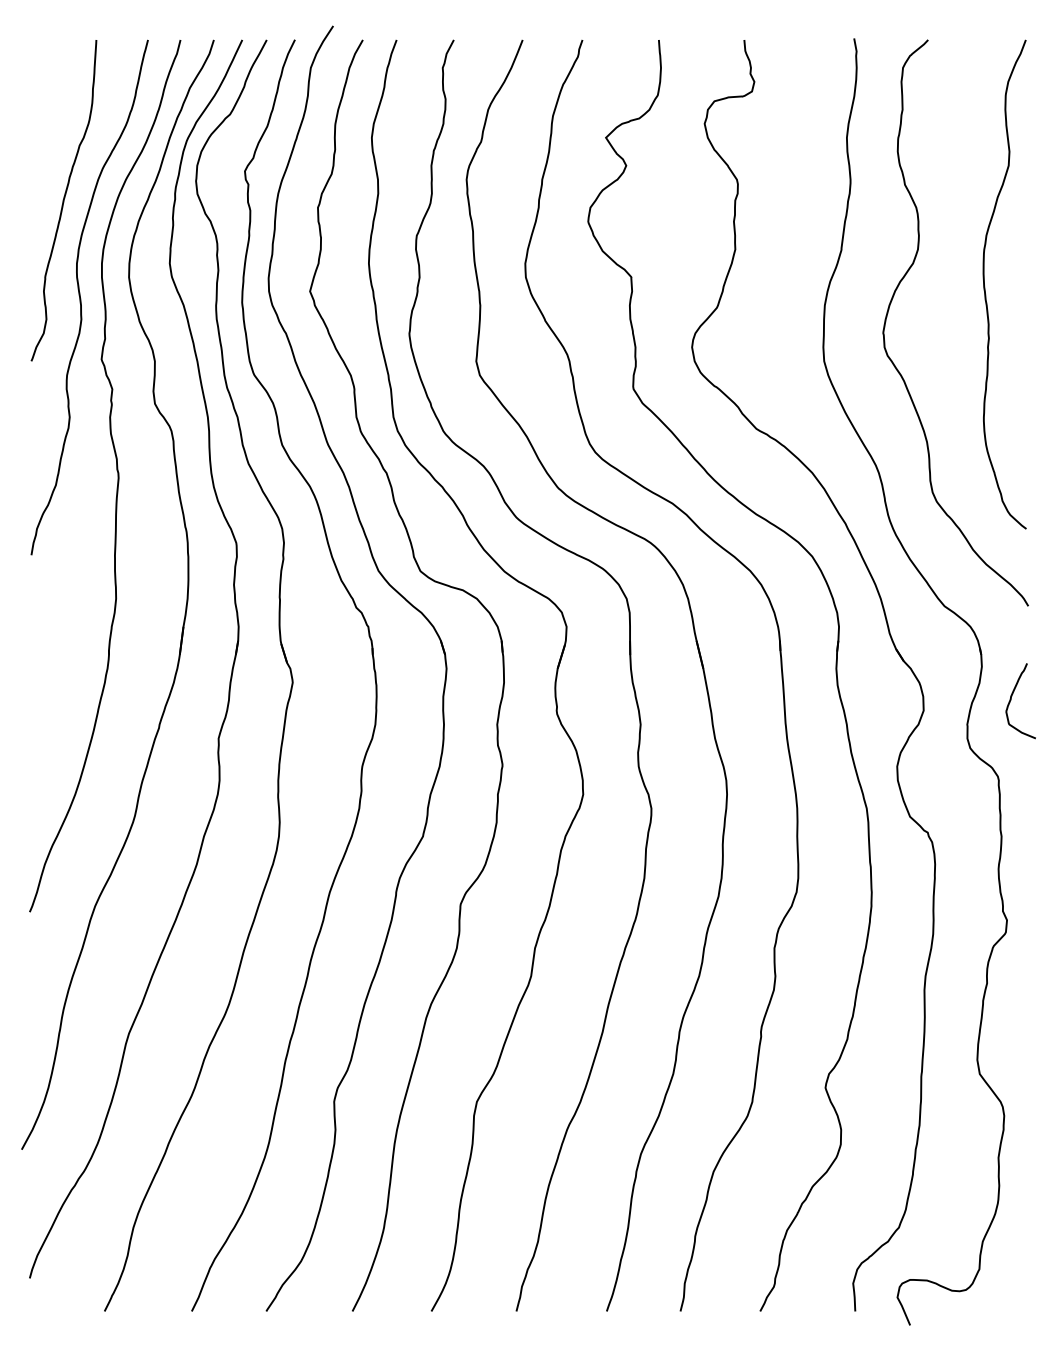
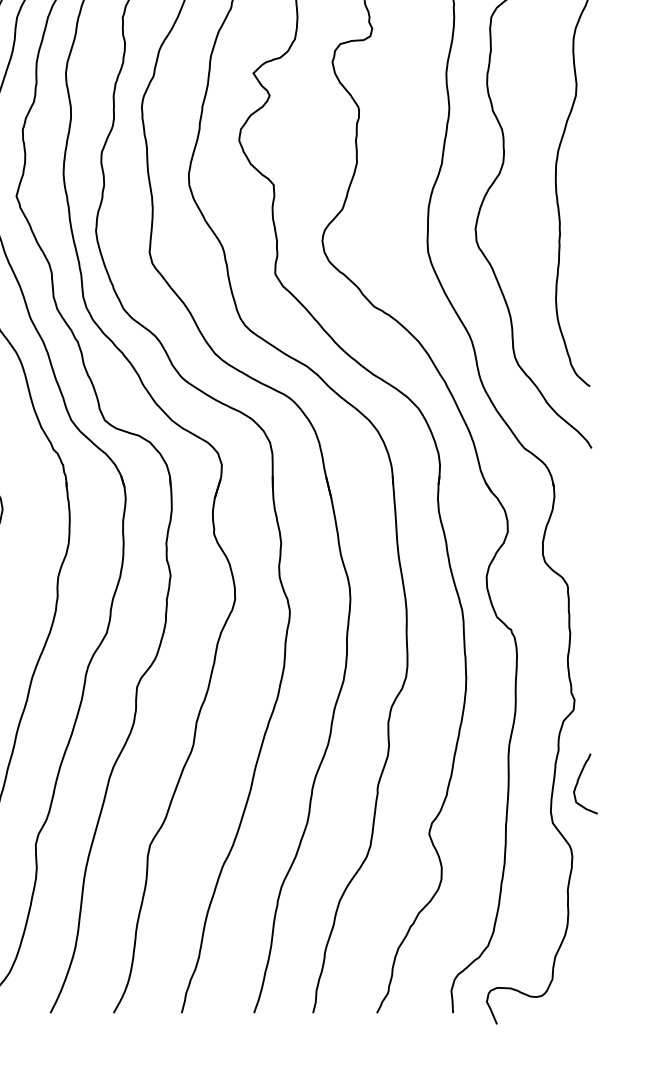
curve: (1011, 700) -> (578, 783), moved

